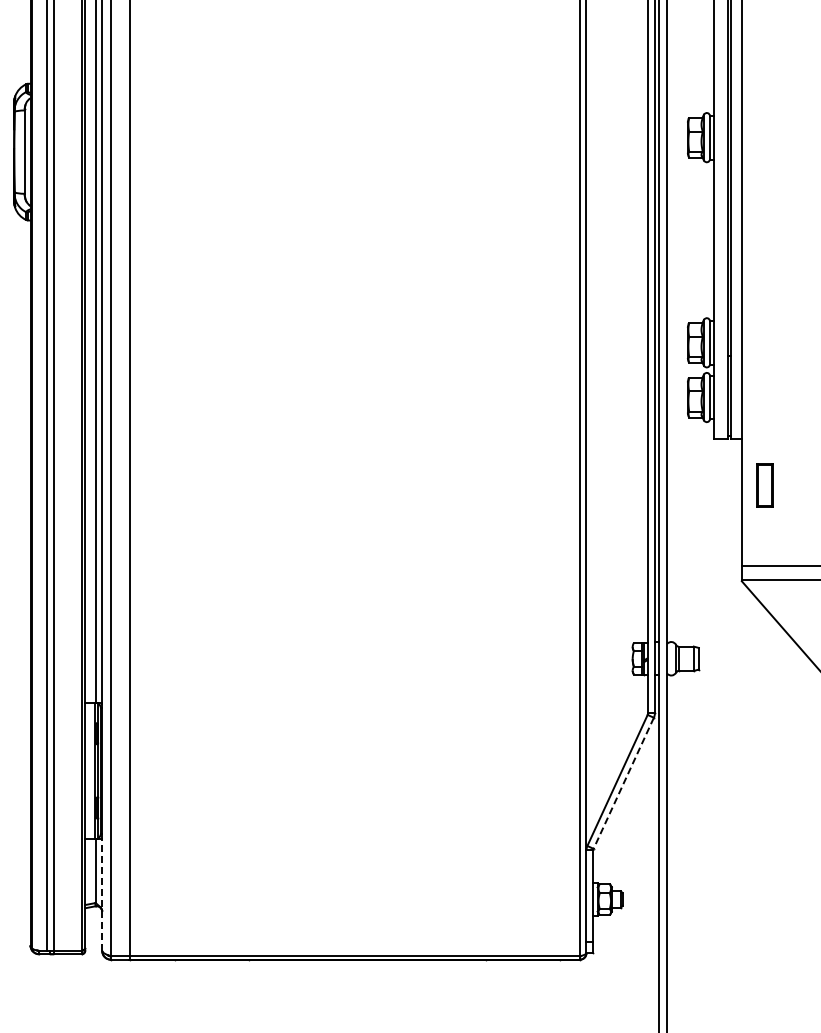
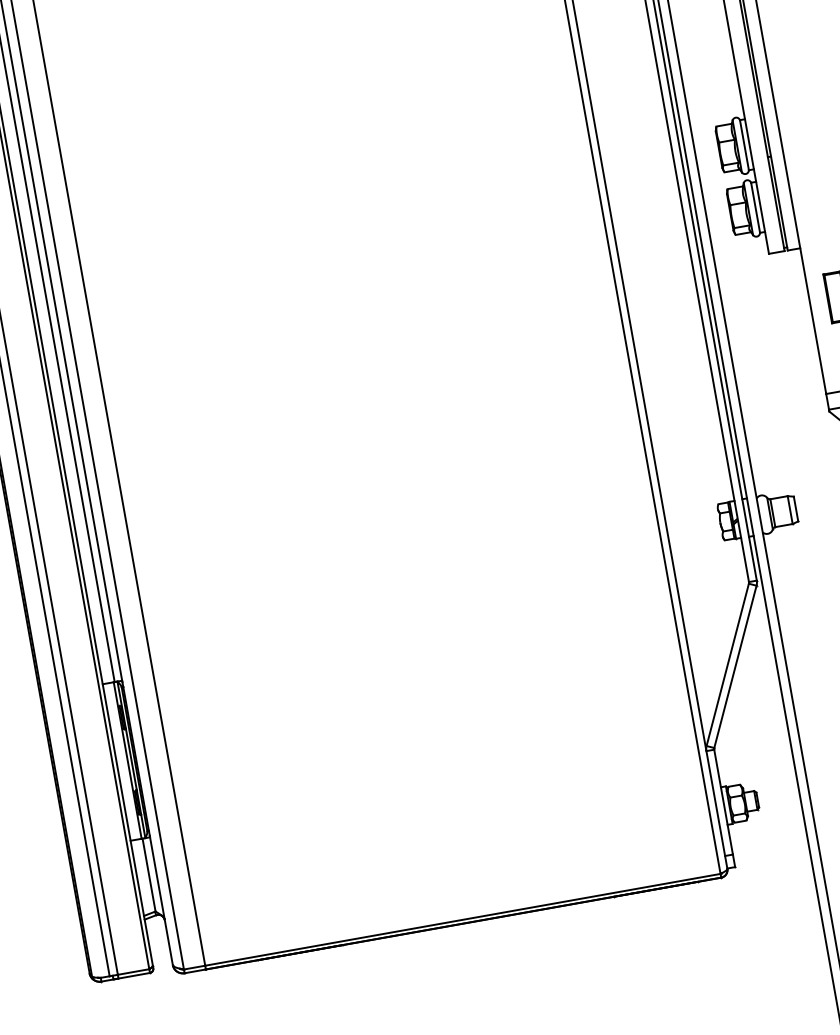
line: (623, 783) -> (735, 667), dashed -> solid
line: (102, 893) -> (161, 899), dashed -> solid

